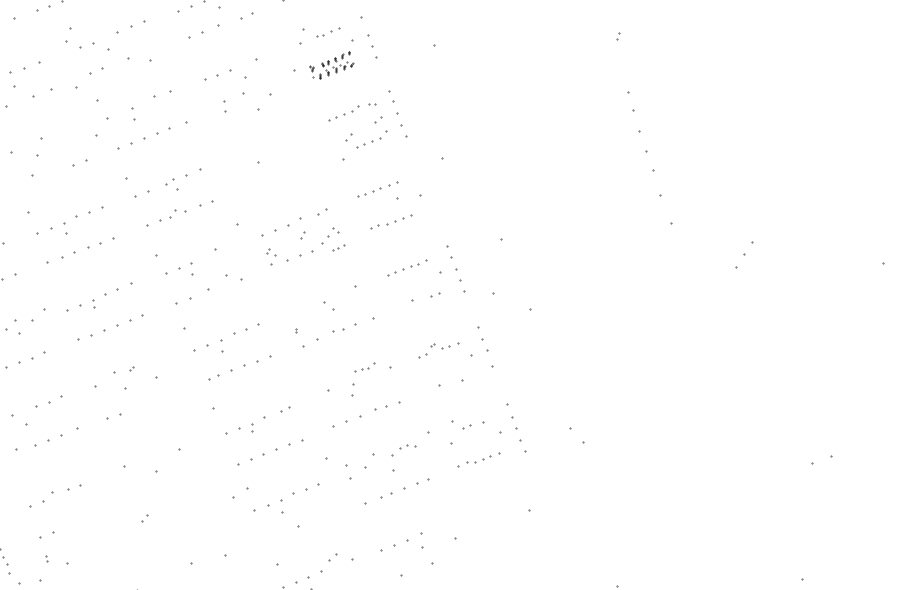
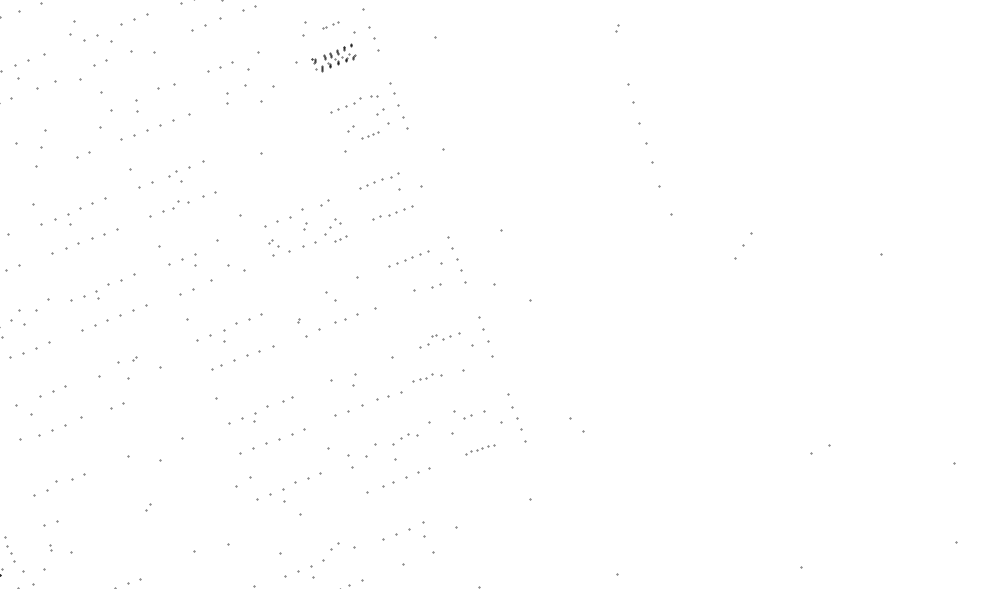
part: (328, 32) -> (330, 25), size x0.7
part: (368, 142) -> (370, 134), size x0.7
part: (364, 367) -> (422, 377), moved
part: (478, 460) -> (479, 449), size x0.7

